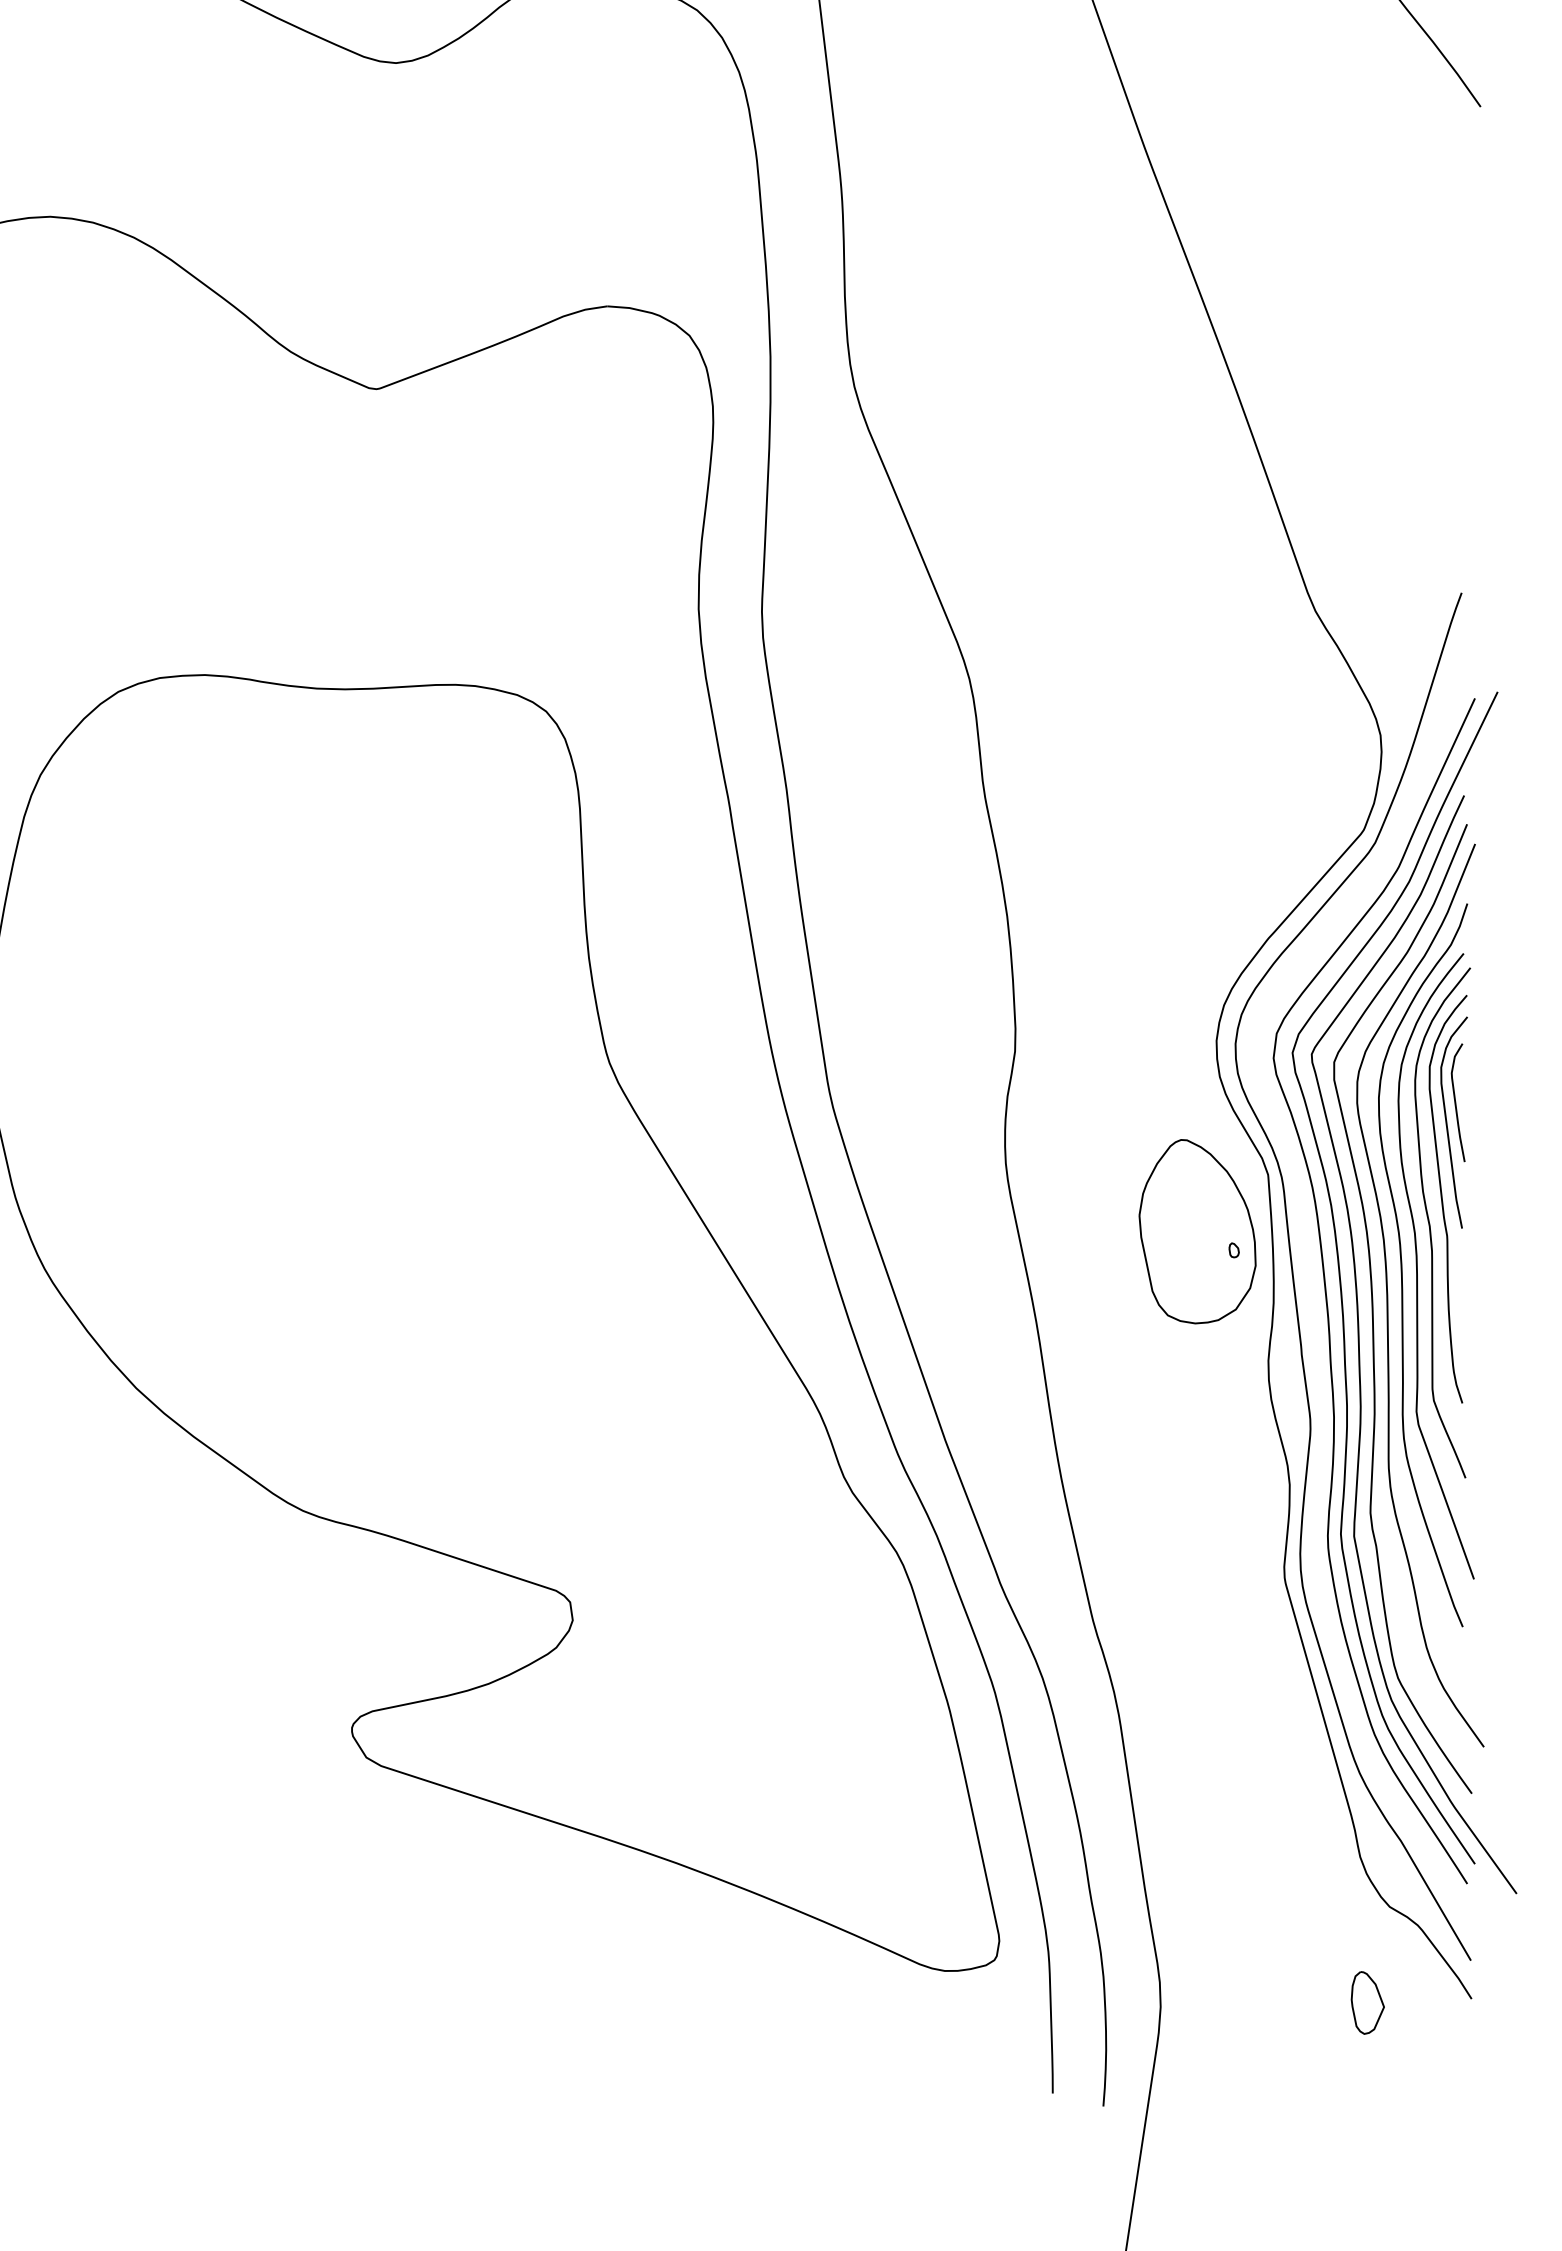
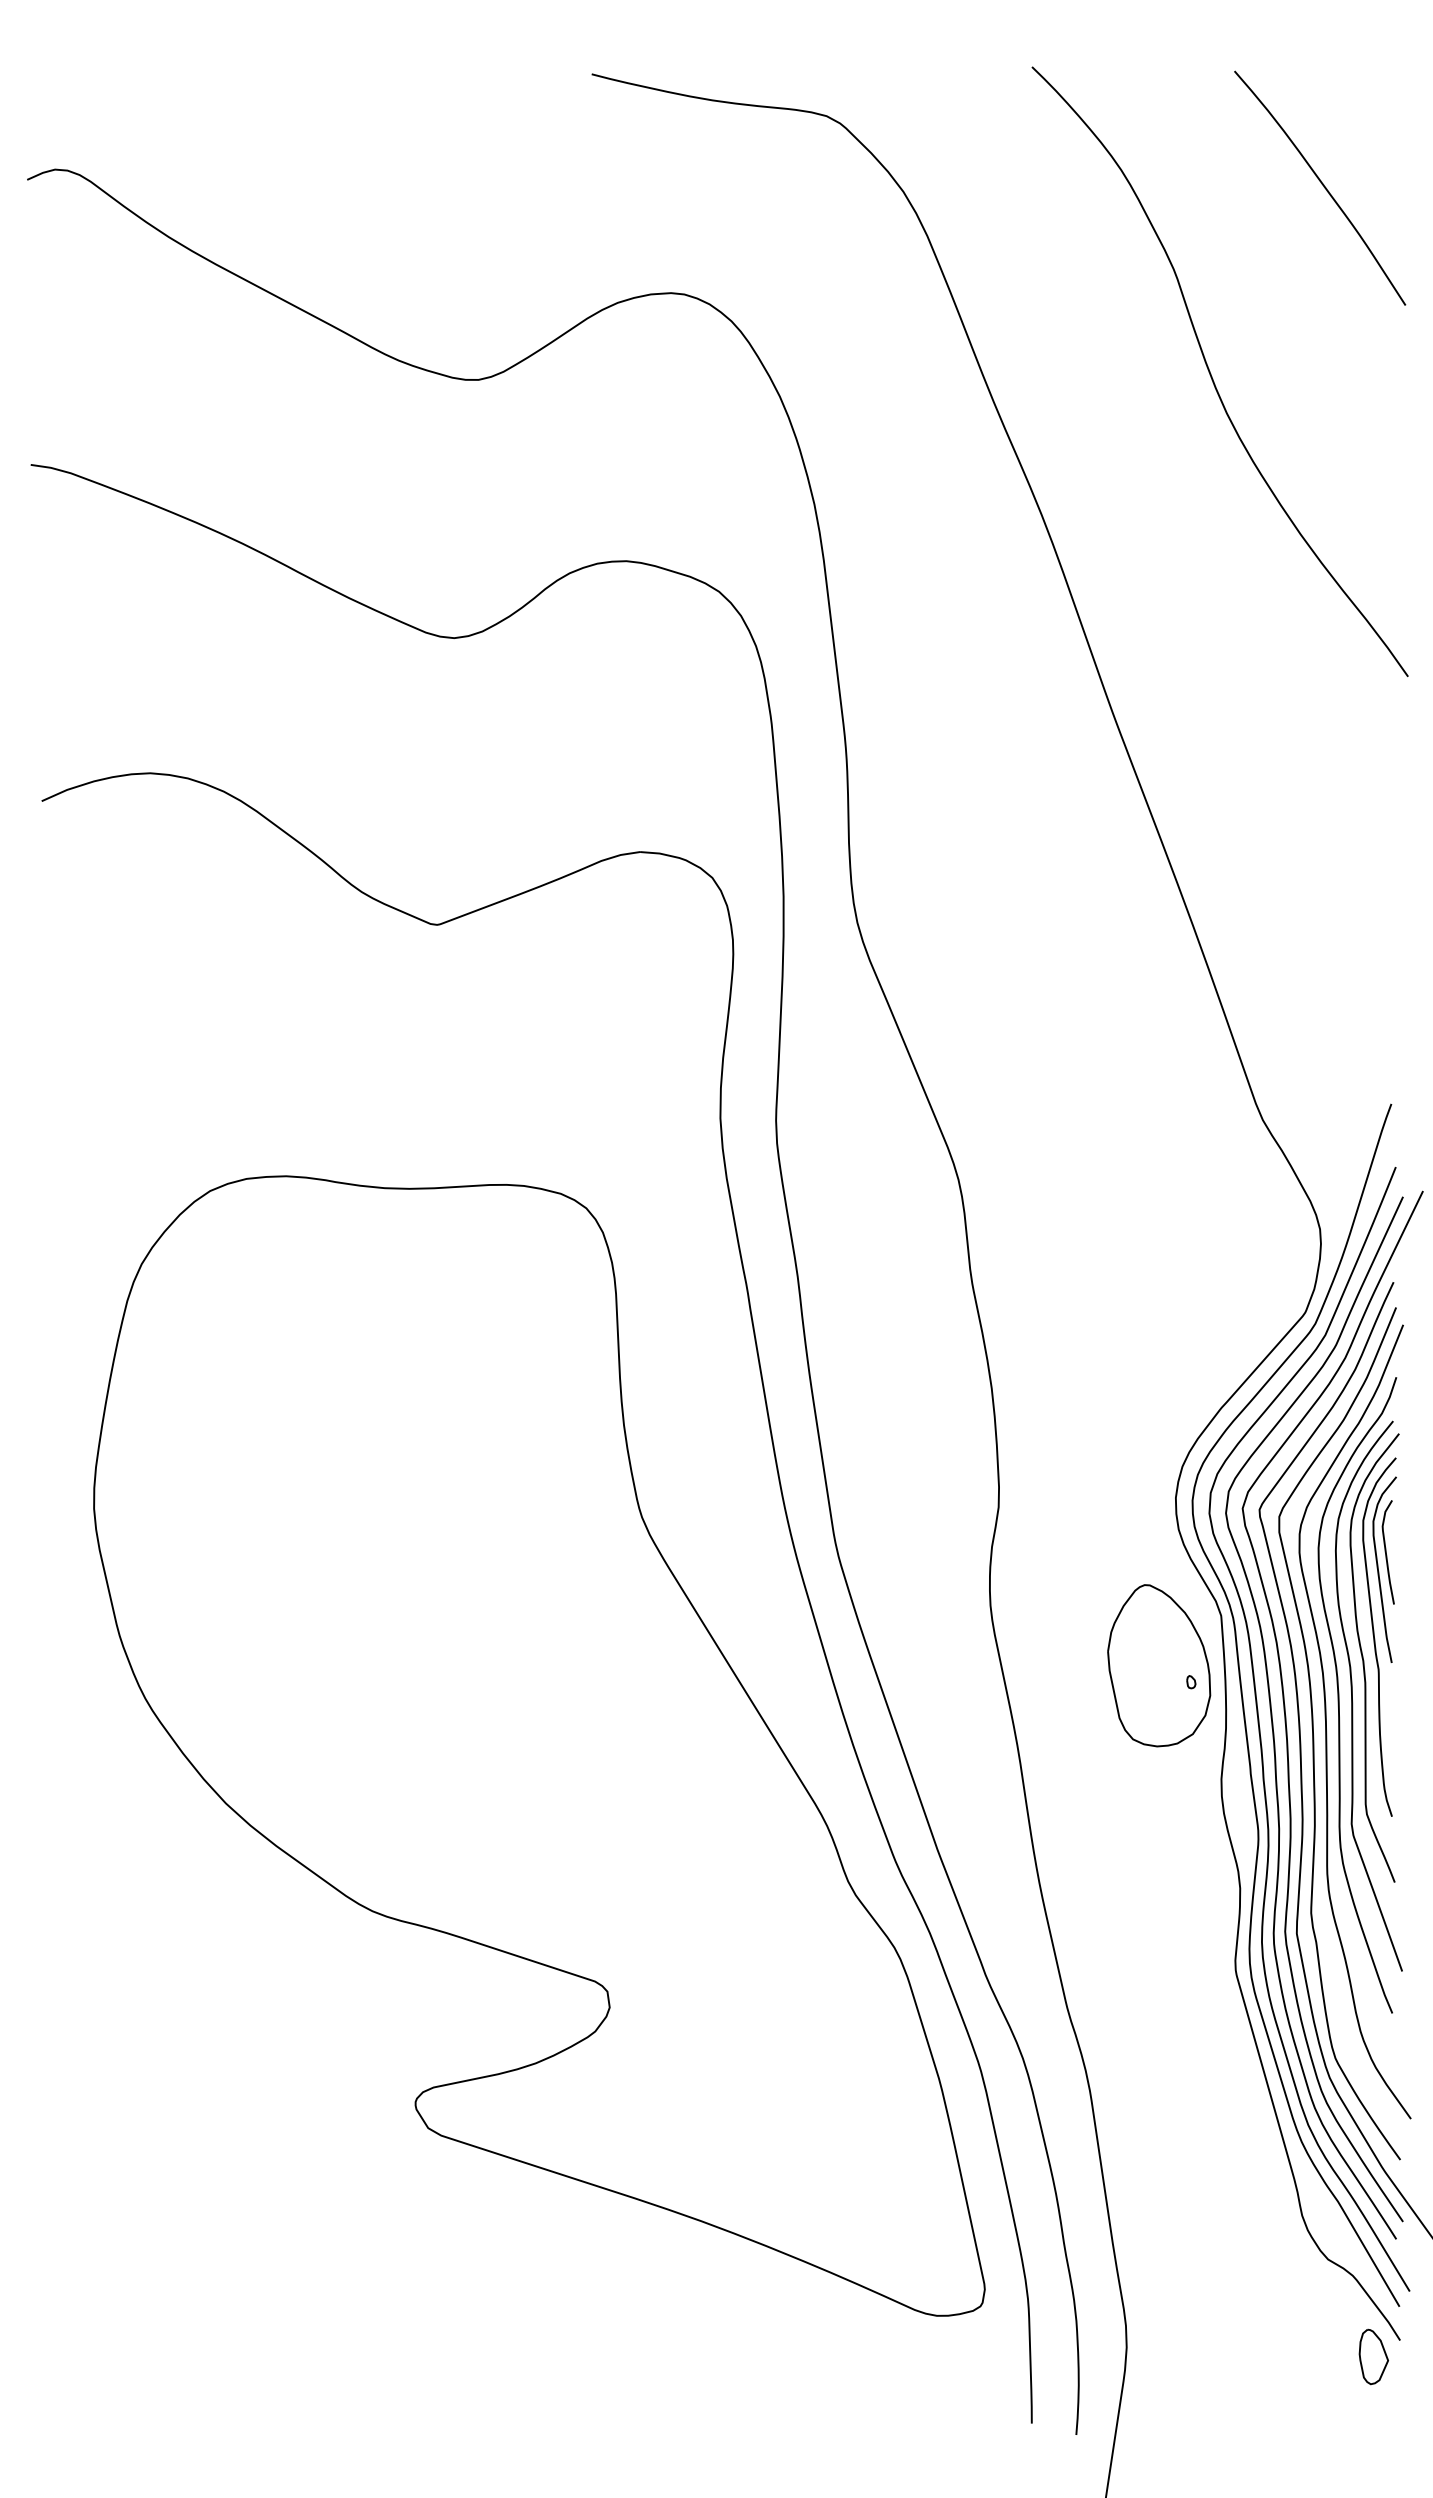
curve: (1313, 1313) -> (1261, 1737), added
part: (1367, 2002) -> (1373, 2356), moved

